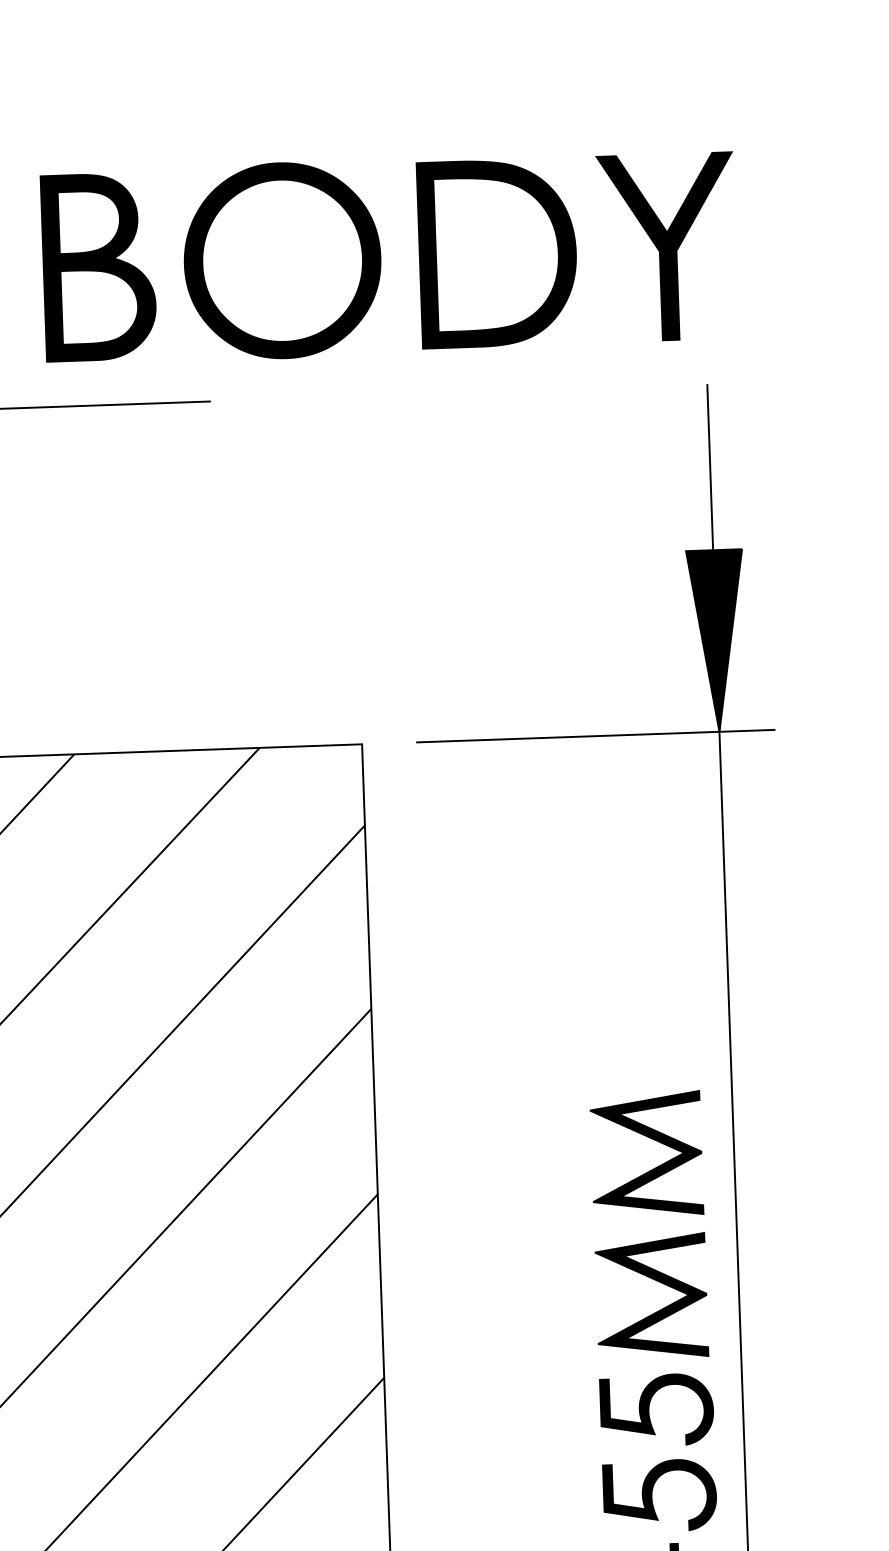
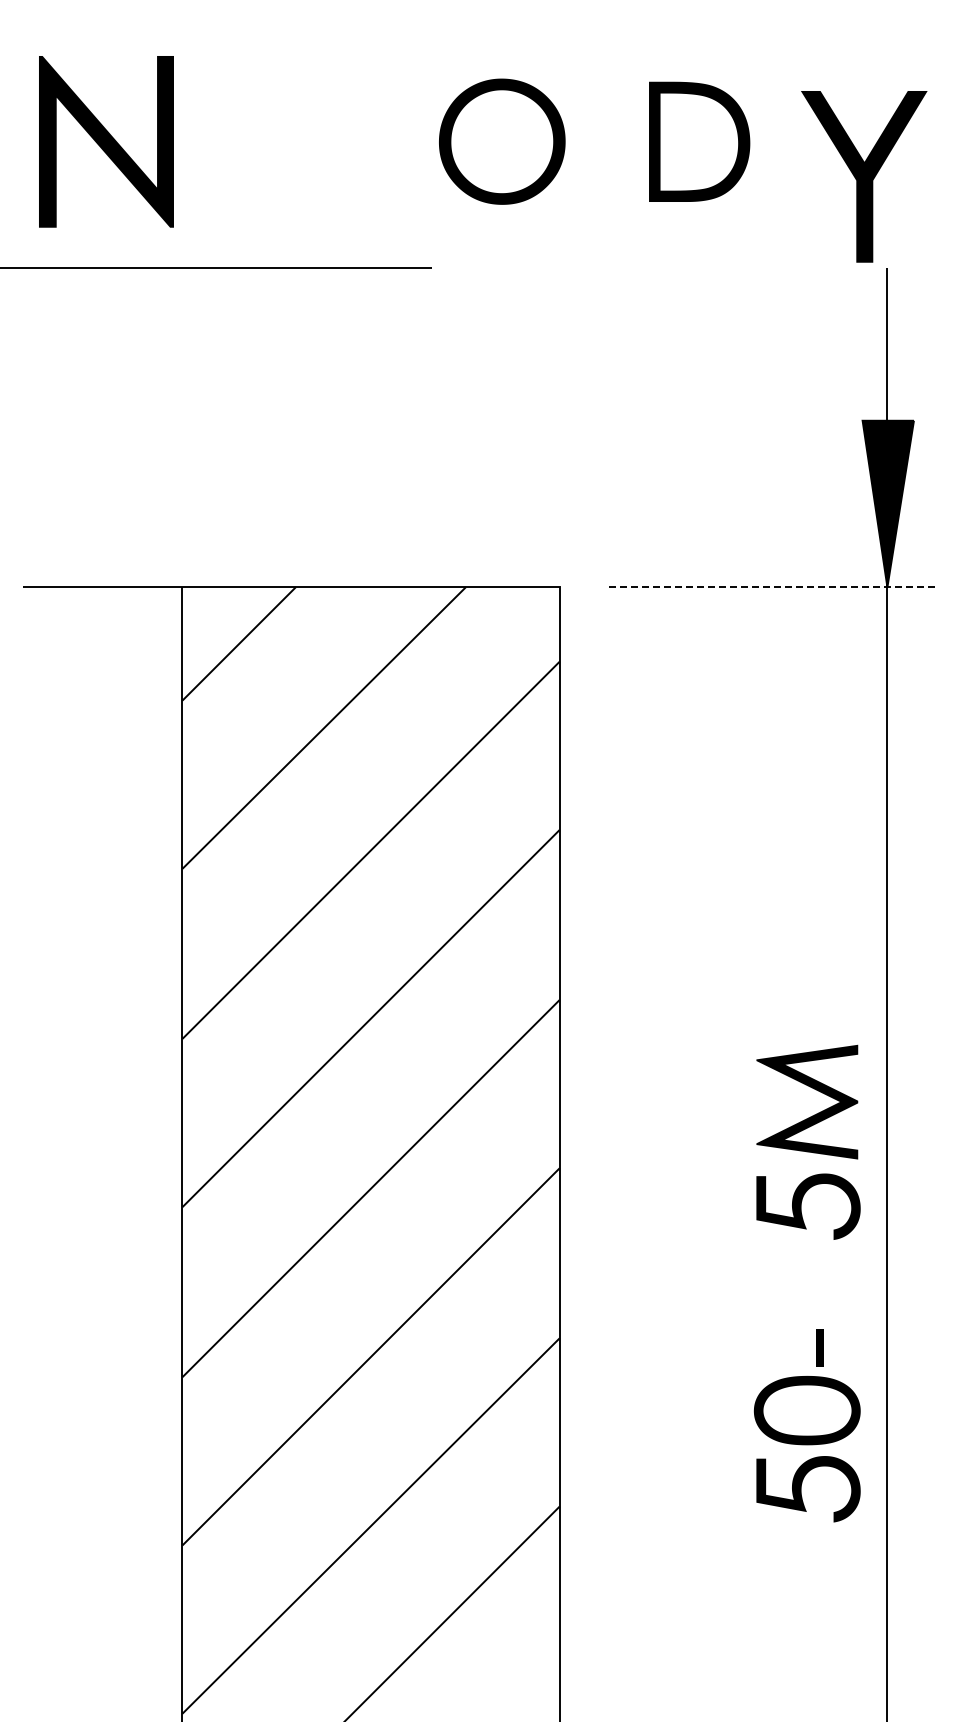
part: (667, 246) -> (864, 176), moved
part: (497, 252) -> (699, 141), size x0.7
part: (281, 260) -> (501, 141), size x0.7
part: (98, 266) -> (333, 141), removed
line: (596, 736) -> (774, 587), solid -> dashed
part: (654, 1140) -> (814, 959), removed
part: (652, 1496) -> (801, 1285), removed

